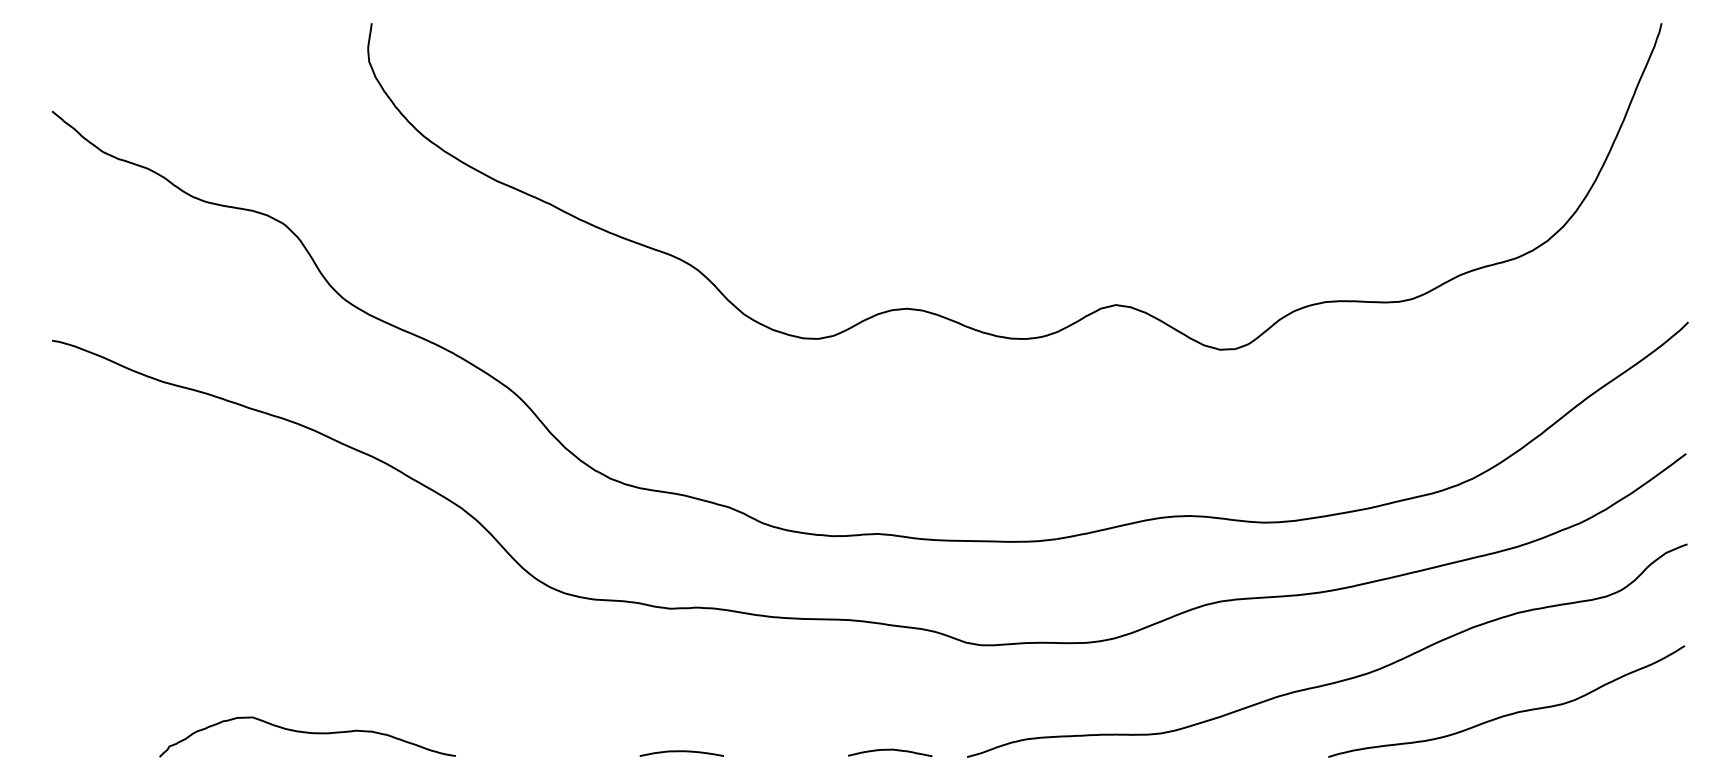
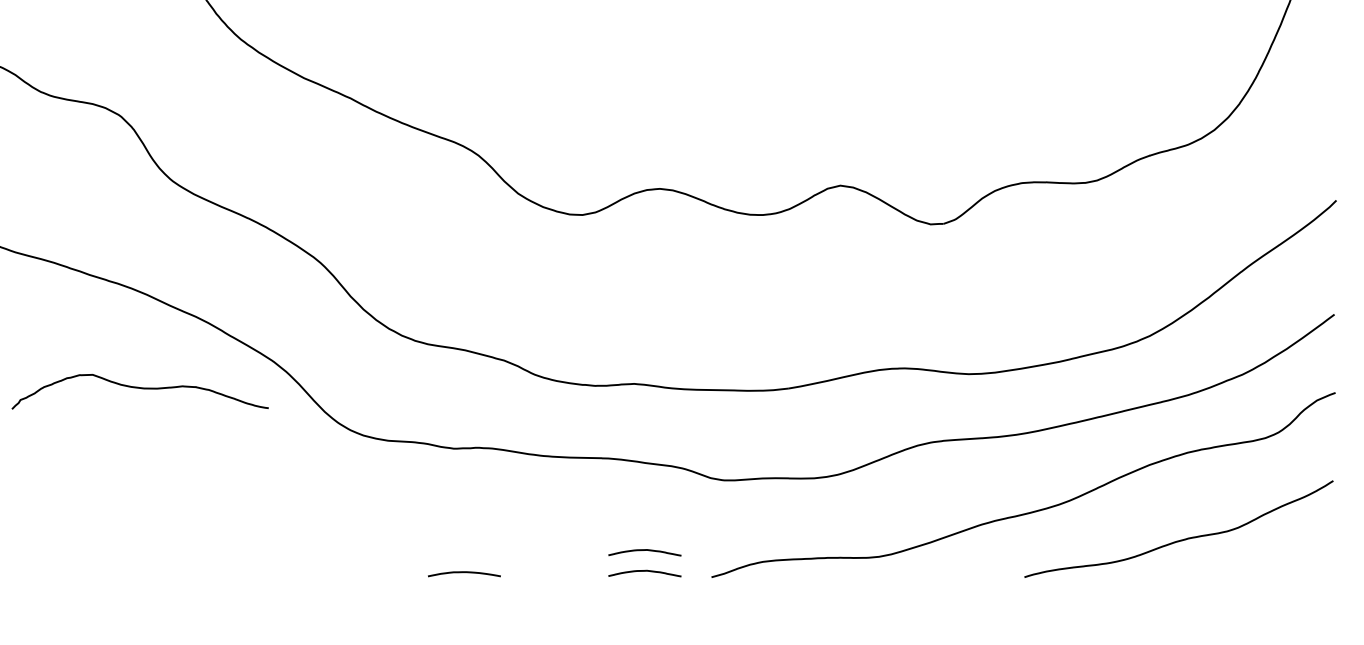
curve: (890, 726) -> (645, 550), added
curve: (307, 733) -> (140, 388), moved

